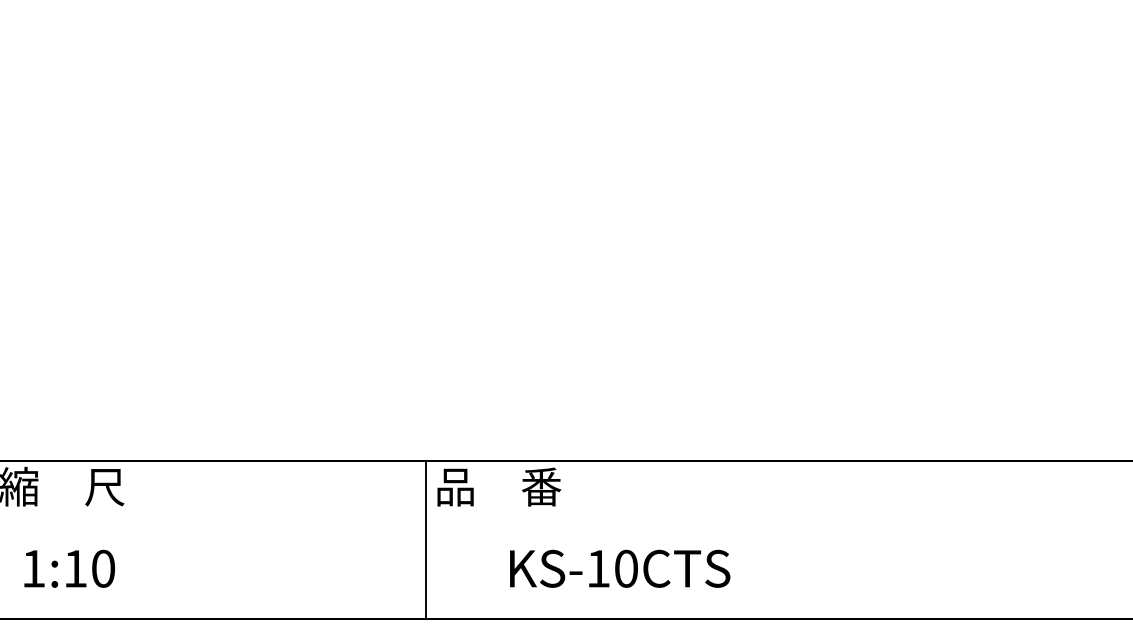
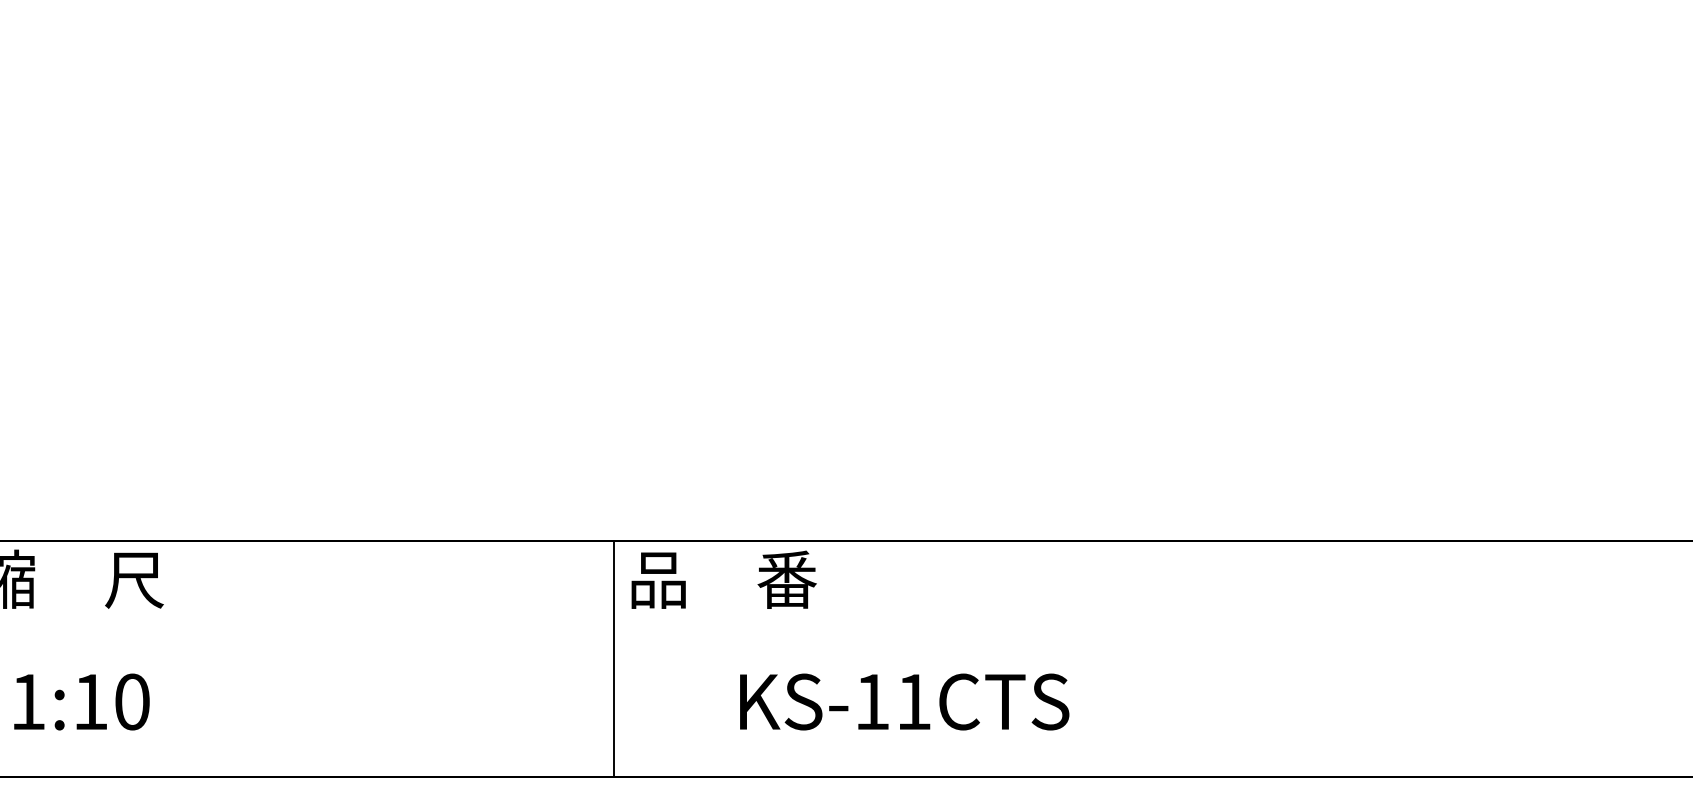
text: (626, 568) -> (914, 701), KS-10CTS -> KS-11CTS

